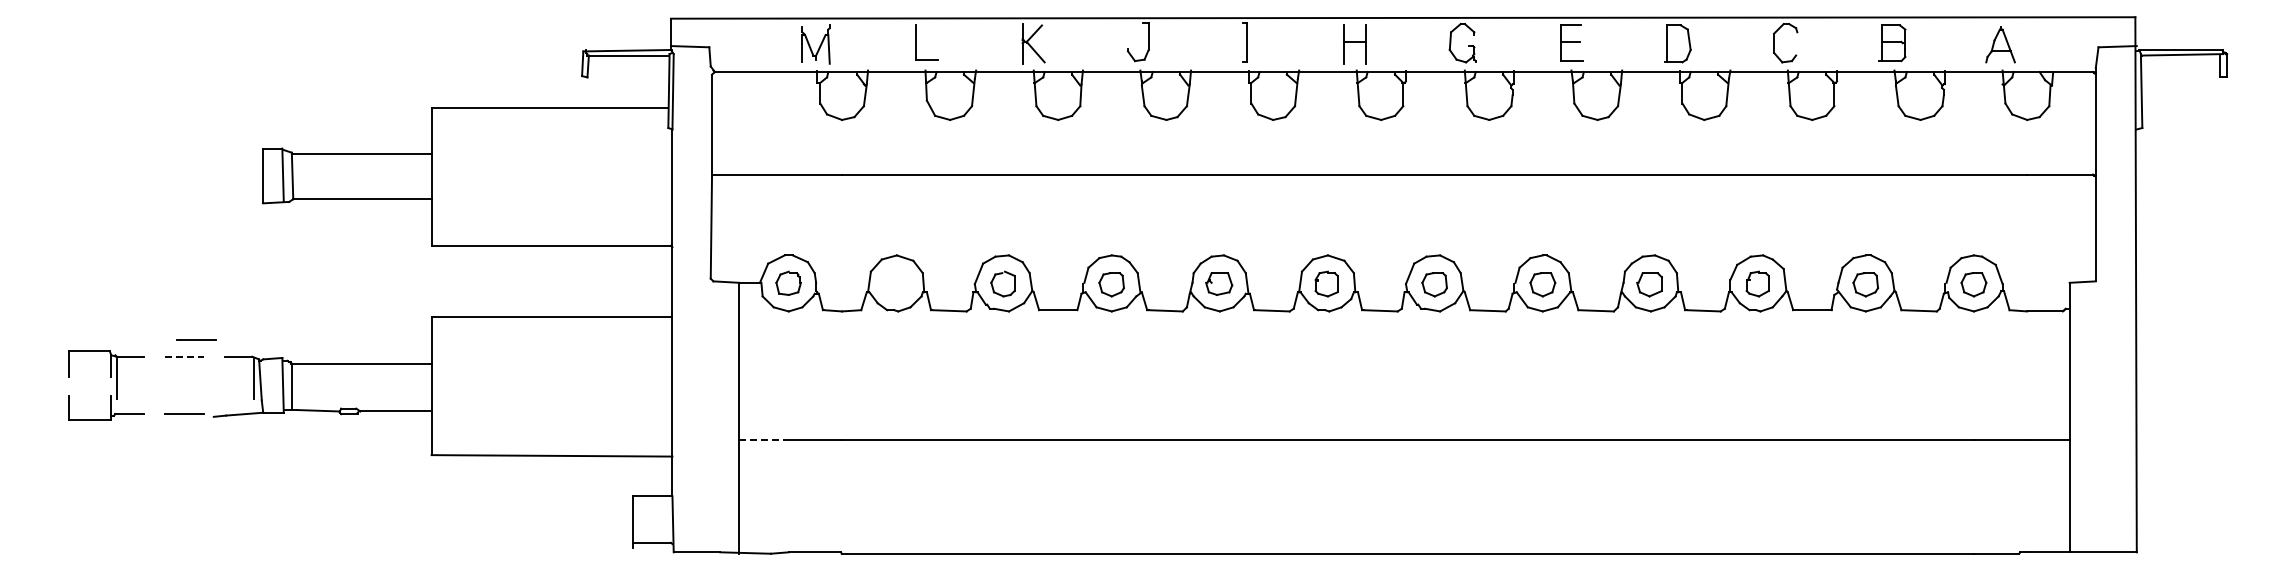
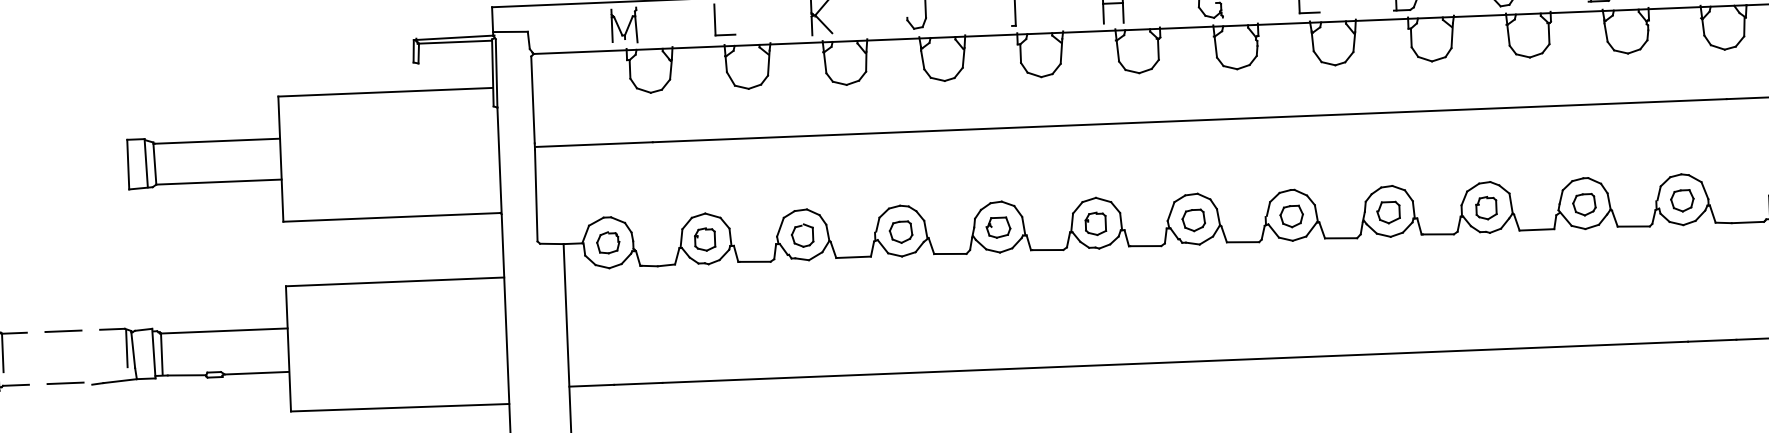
part: (895, 283) -> (705, 239), added
line: (196, 339) -> (73, 315), removed
line: (184, 356) -> (63, 331), dashed -> solid
line: (764, 440) -> (592, 386), dashed -> solid

